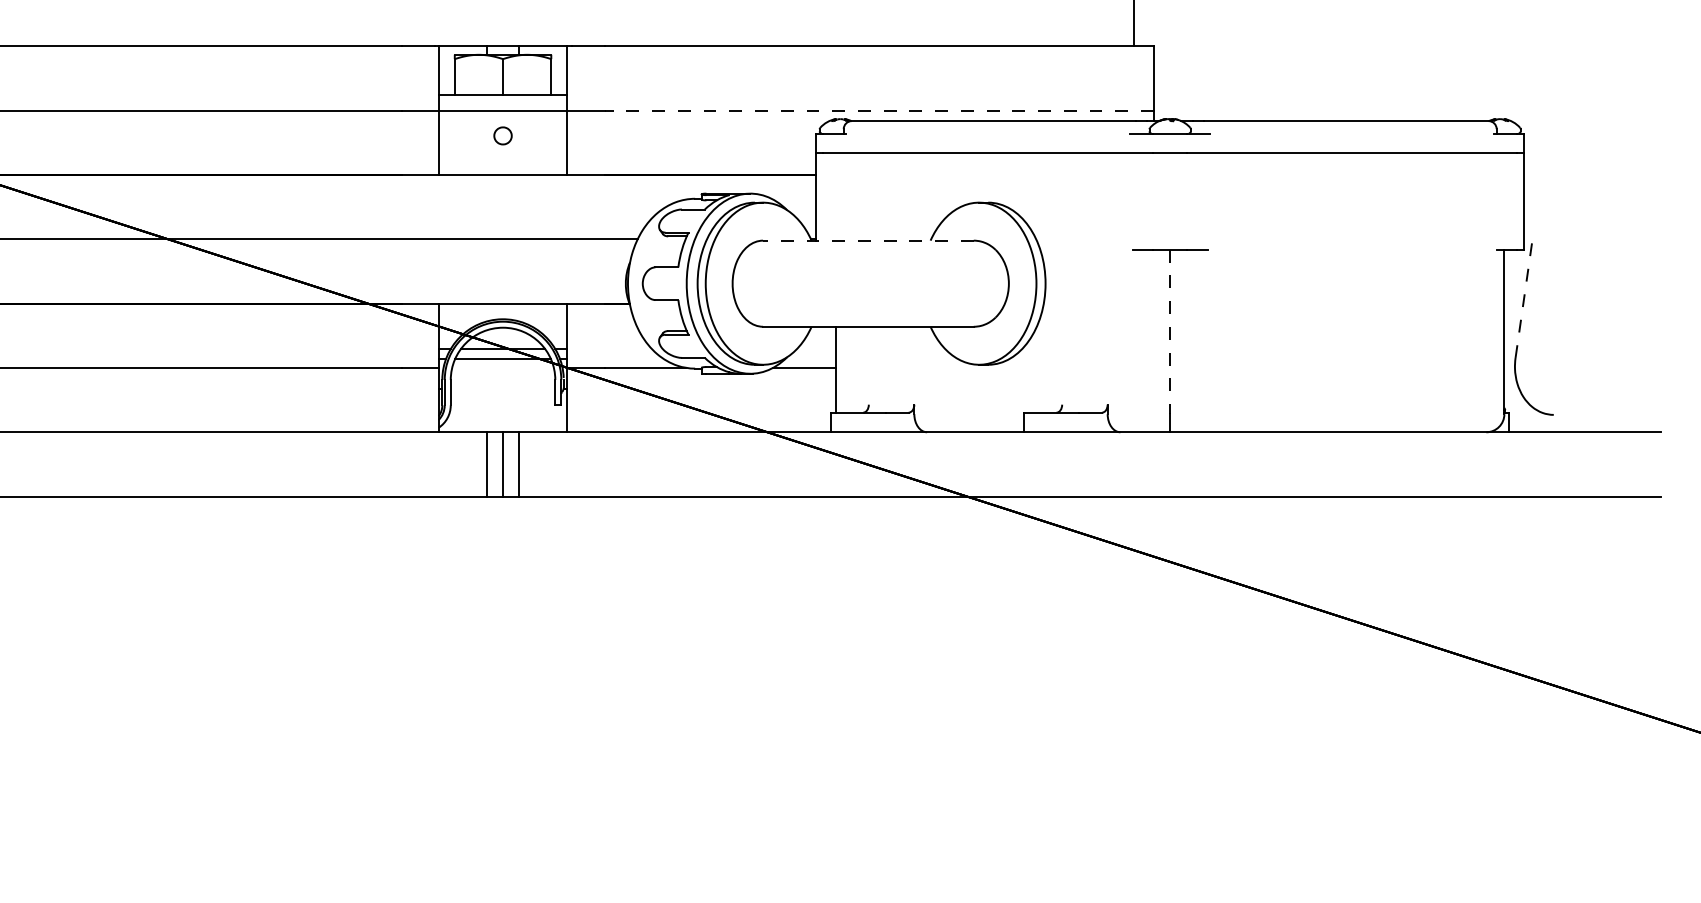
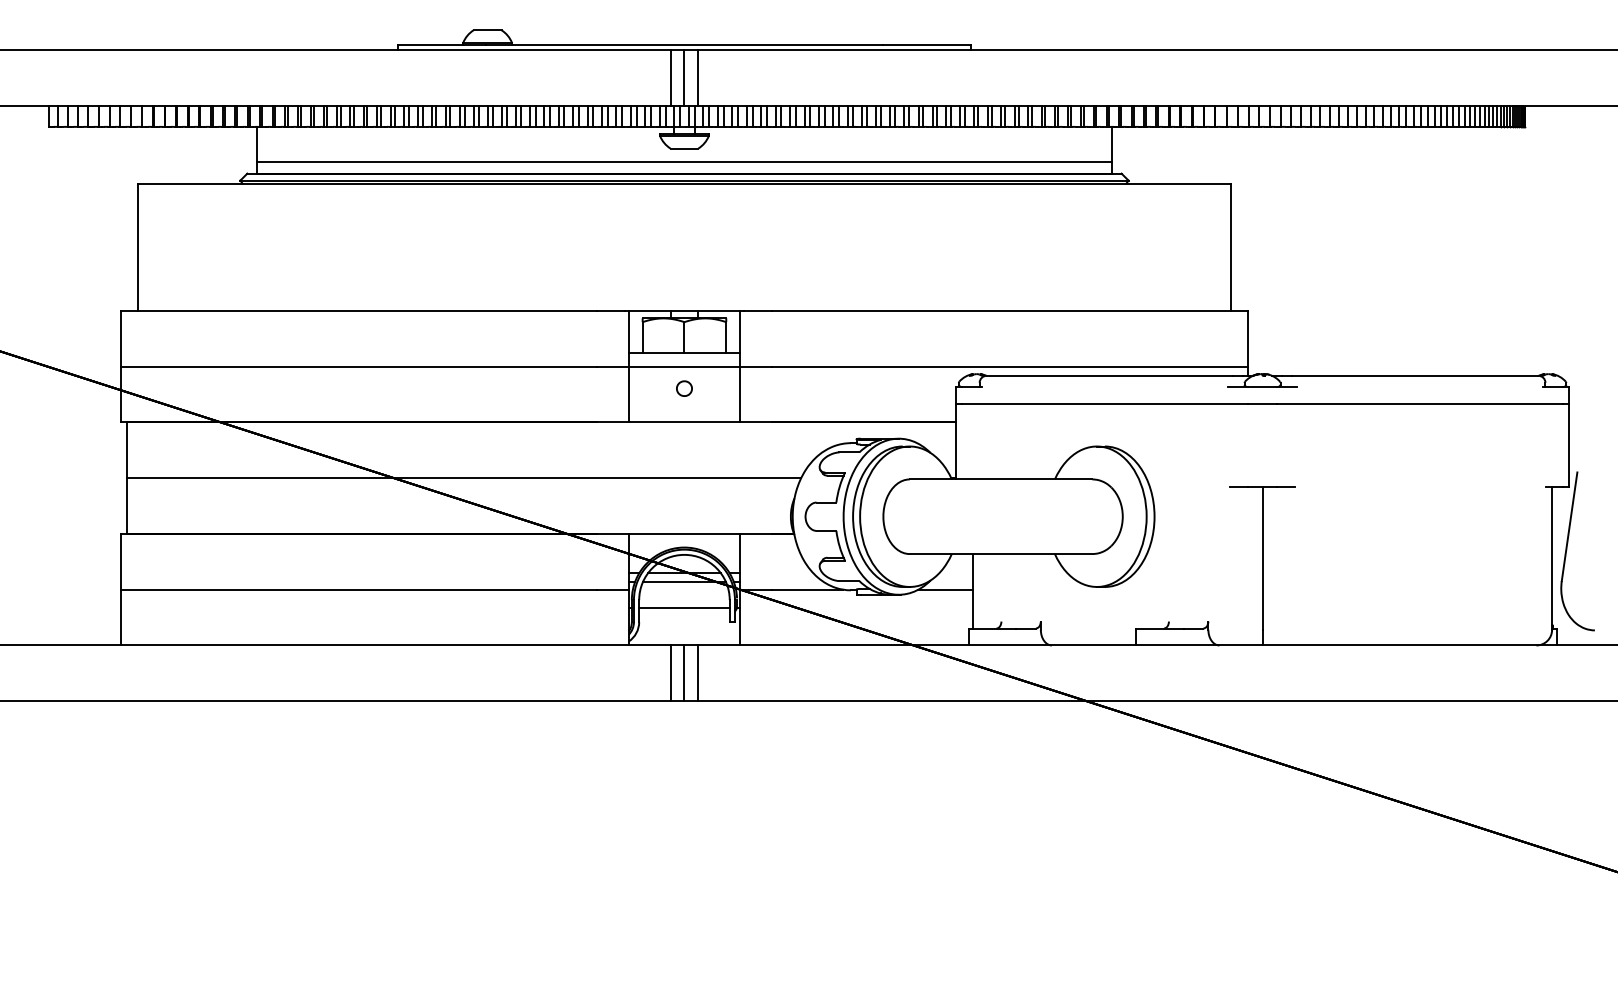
line: (879, 110) -> (1010, 366), dashed -> solid
line: (867, 240) -> (1000, 479), dashed -> solid
line: (1524, 294) -> (1569, 526), dashed -> solid
line: (1170, 333) -> (1262, 559), dashed -> solid
line: (503, 389) -> (684, 608), added

